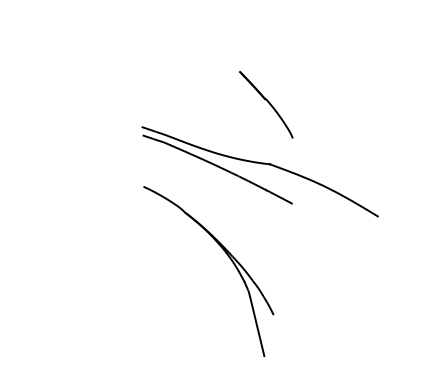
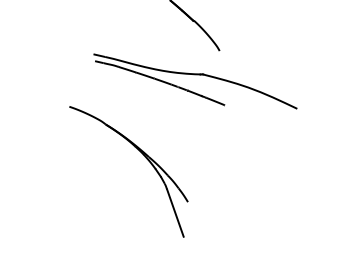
part: (228, 257) -> (145, 158), moved

